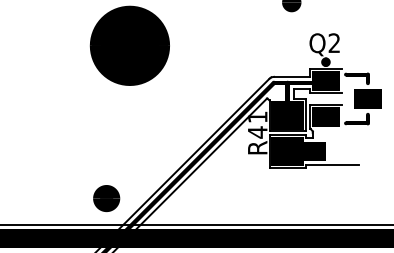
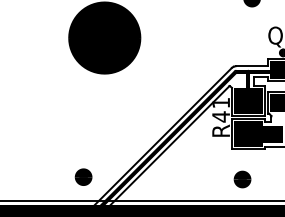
part: (106, 198) -> (83, 177), size x0.71
part: (280, 200) -> (241, 178), added

